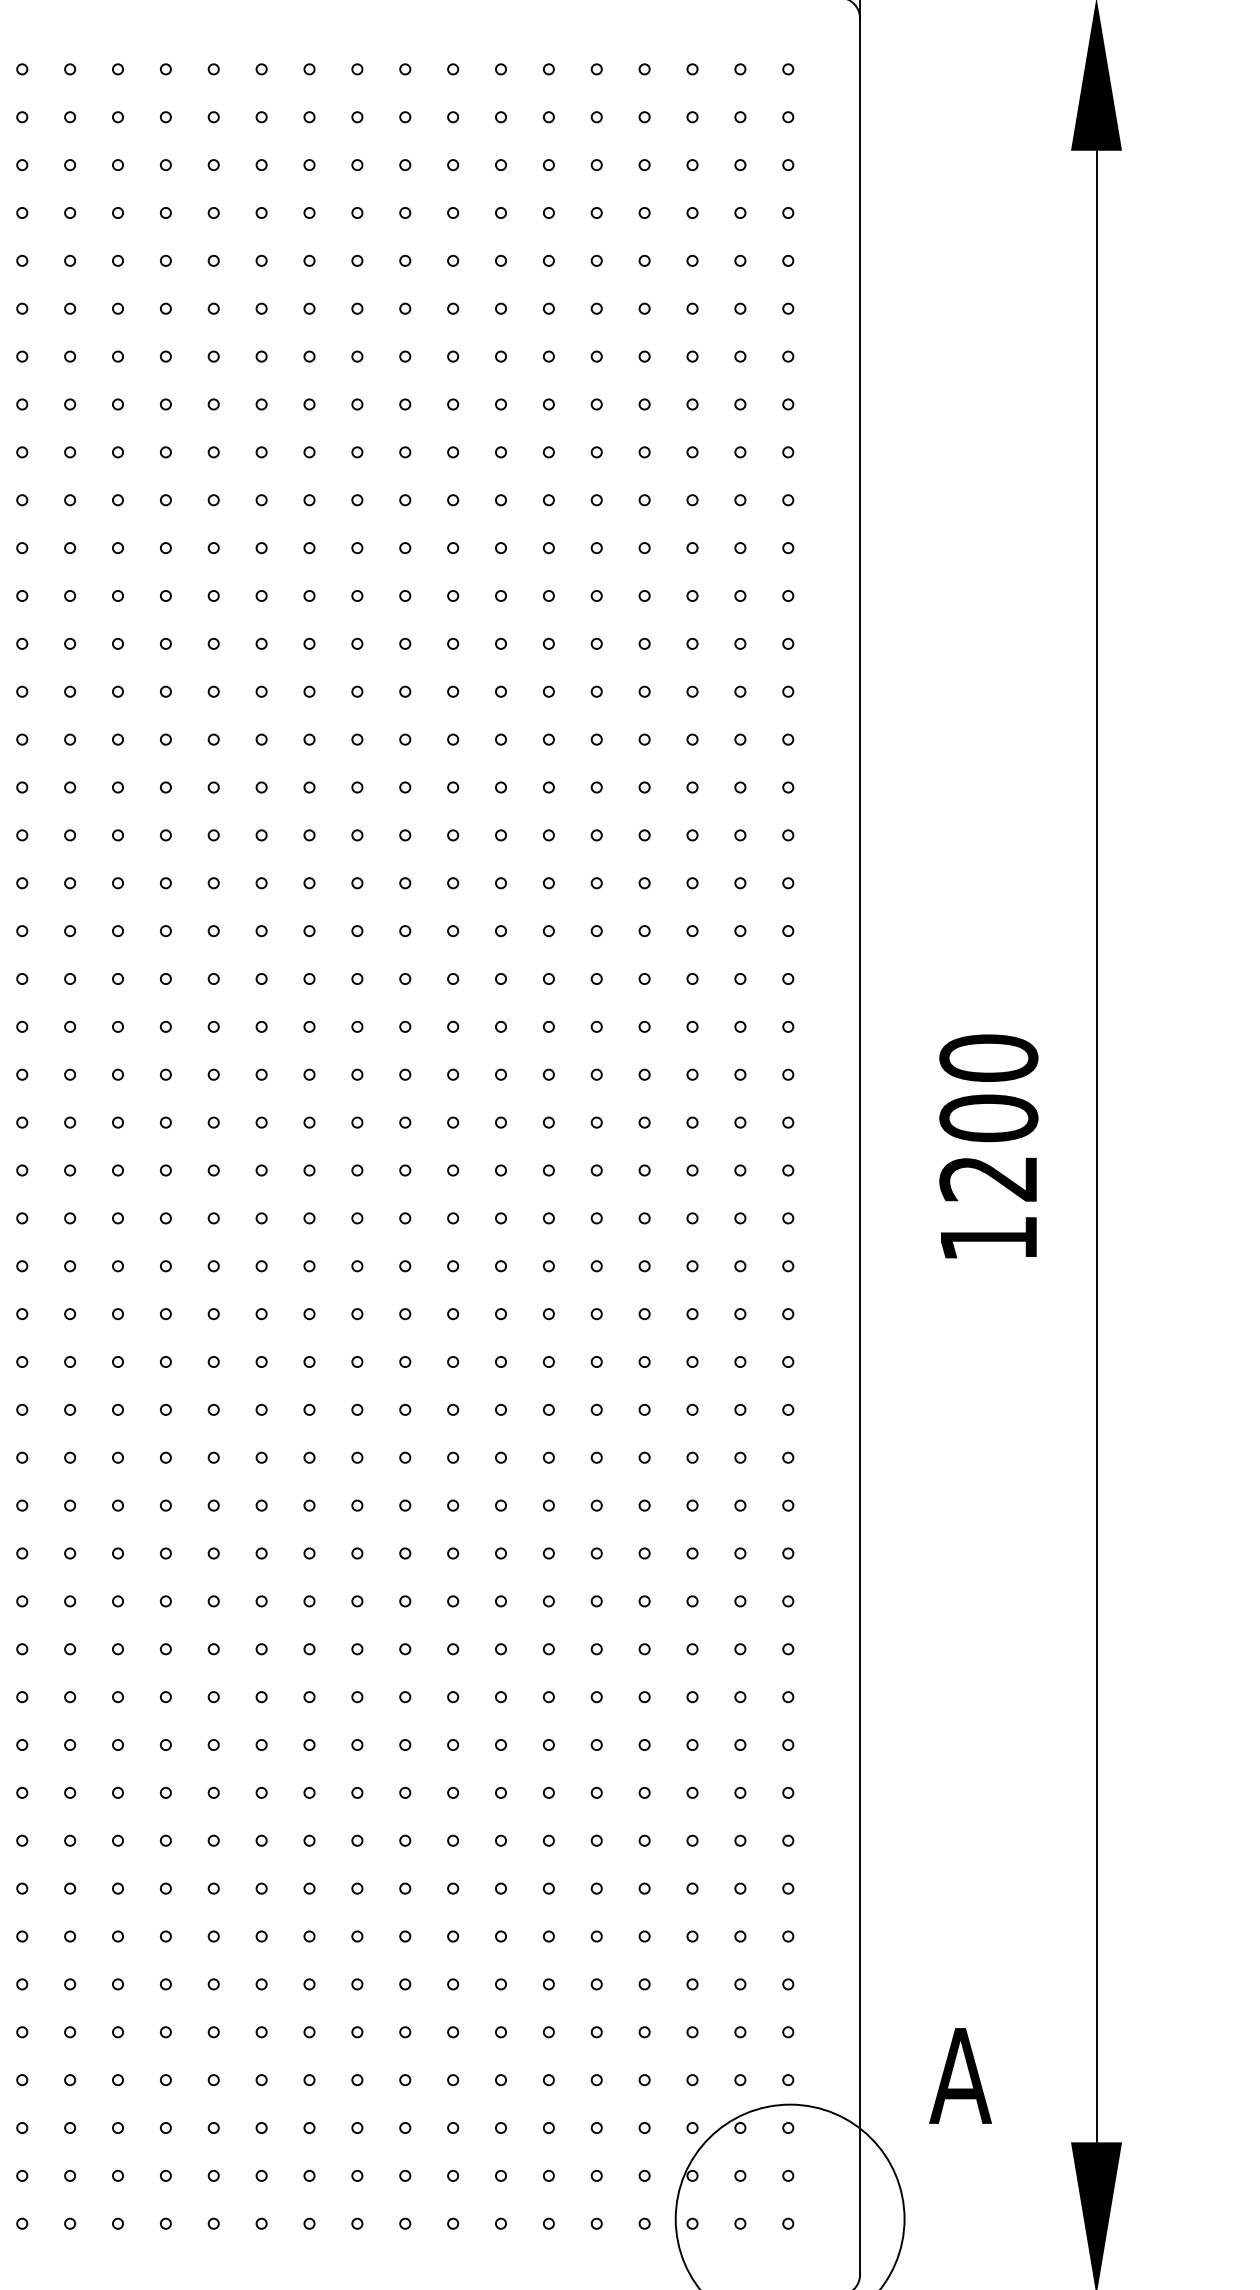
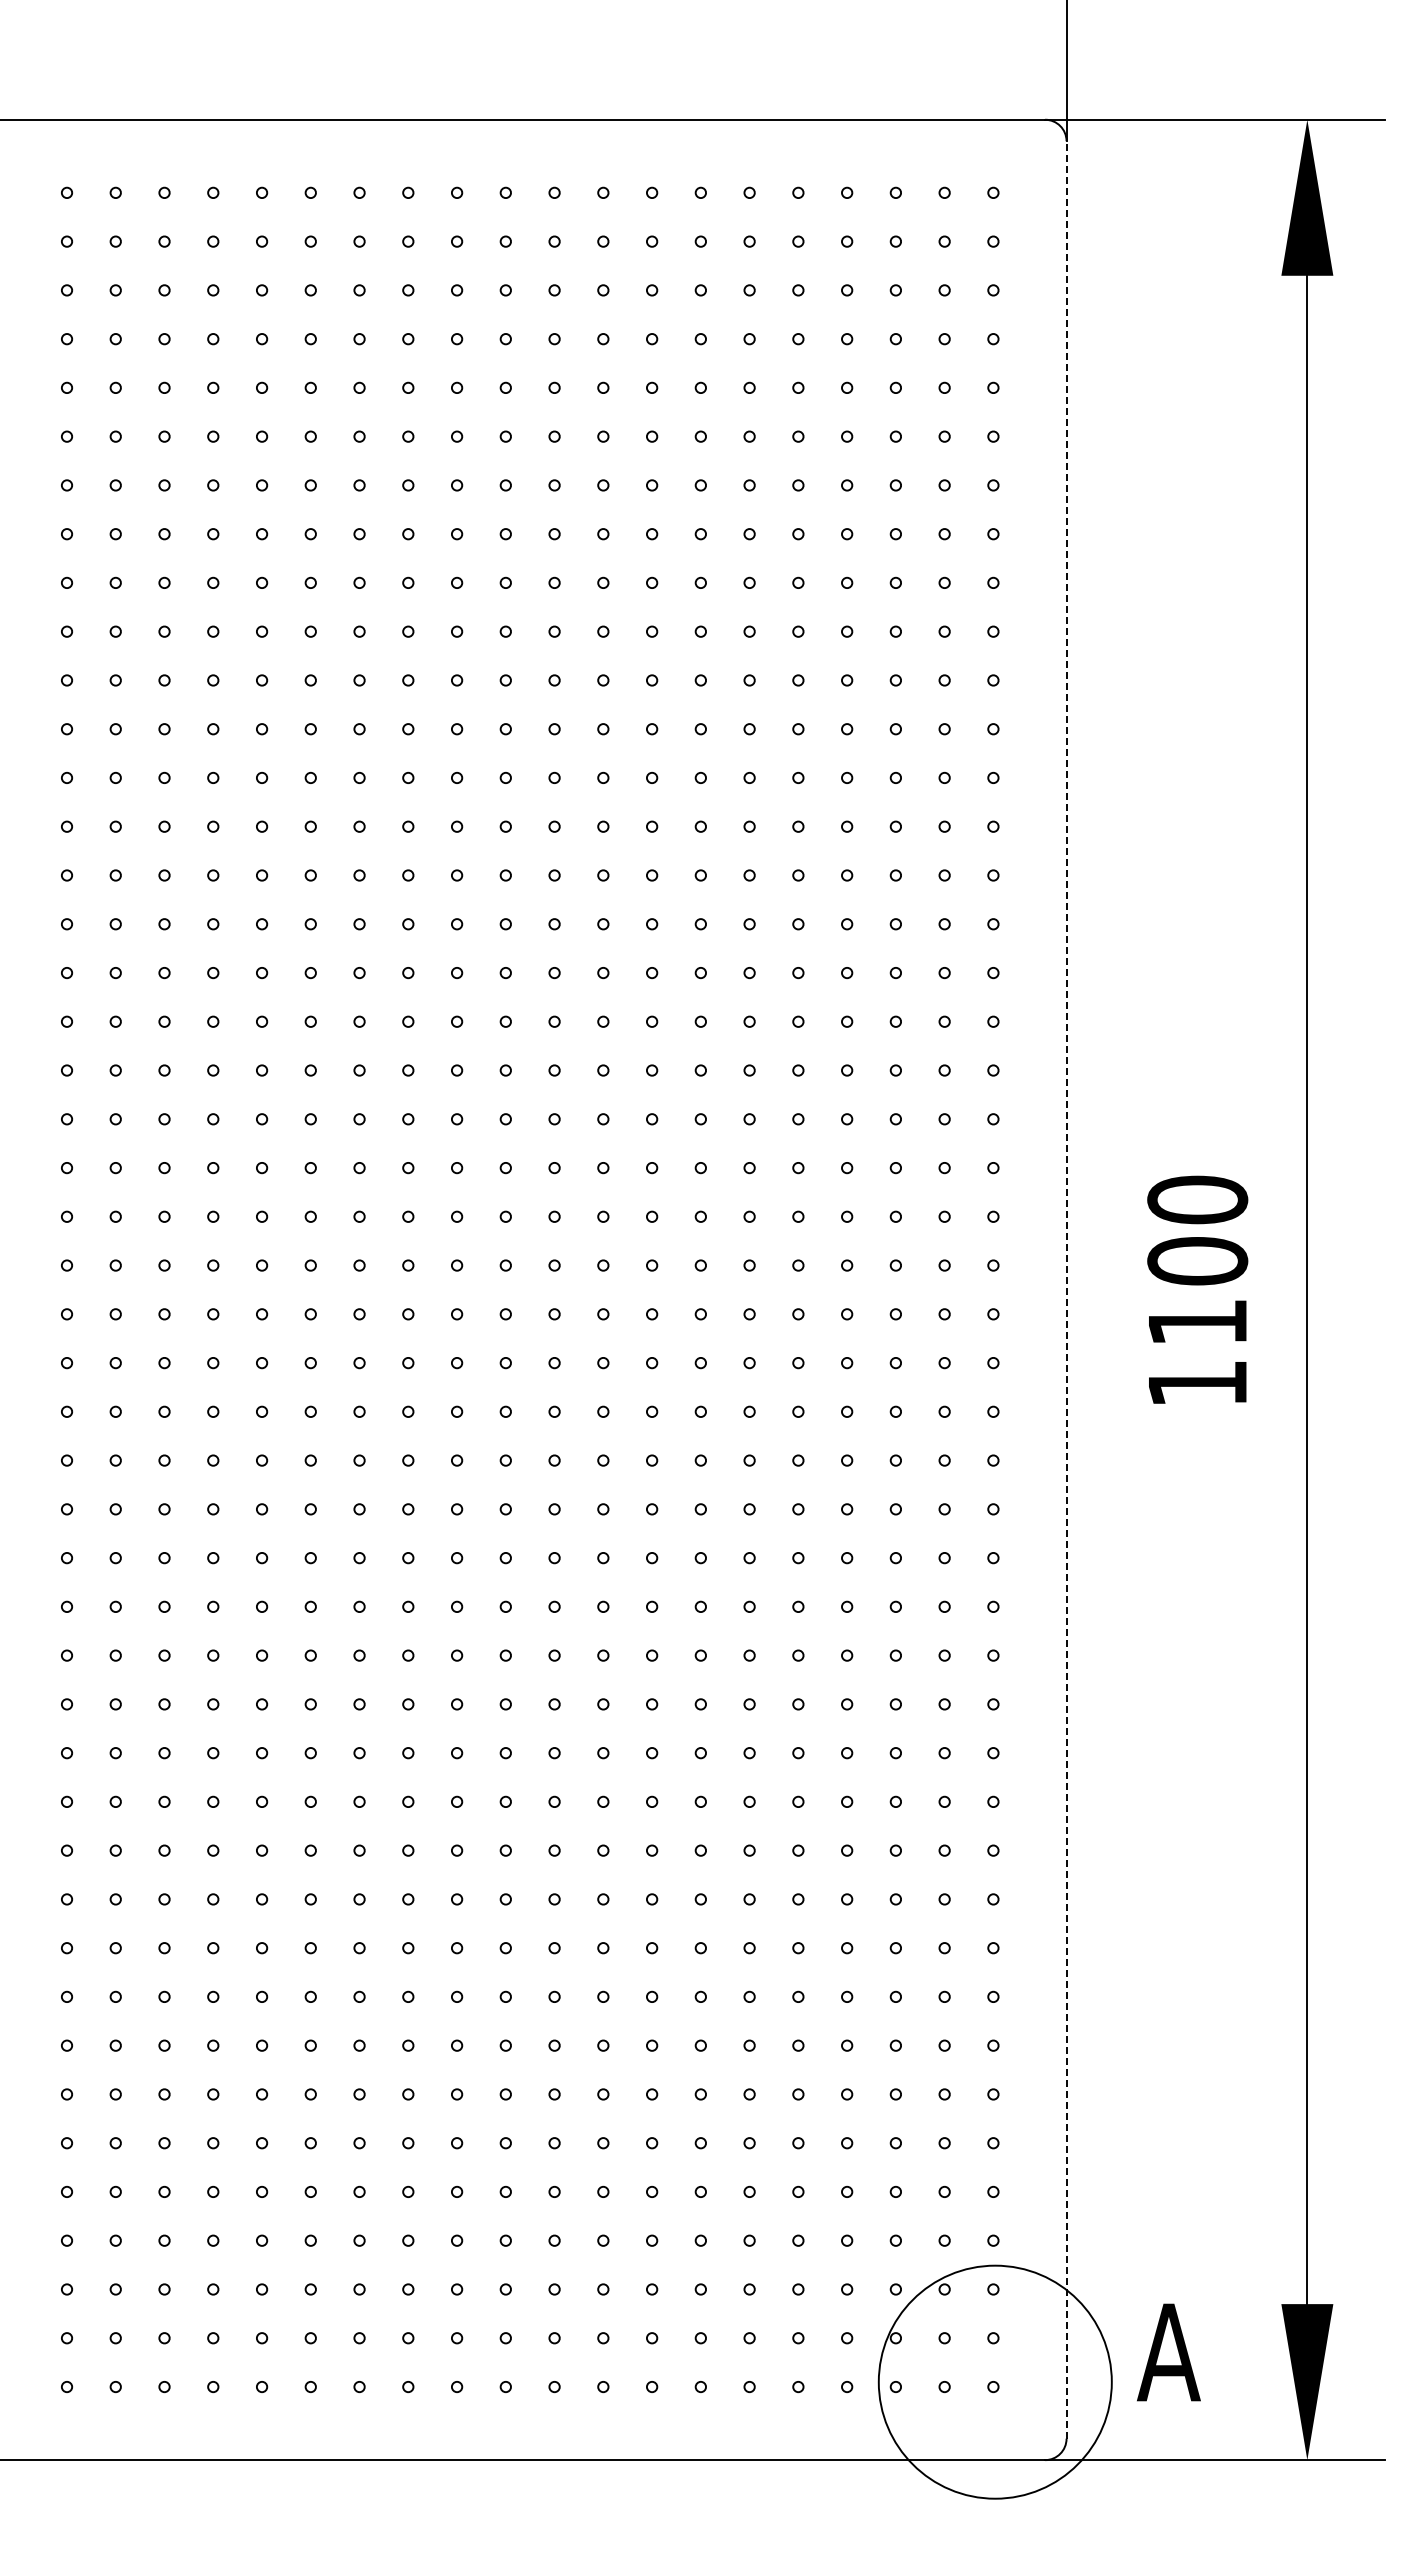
line: (860, 1146) -> (1066, 1289), solid -> dashed
text: (987, 1178) -> (1196, 1322), 1200 -> 1100
text: (960, 2075) -> (1168, 2352), moved

